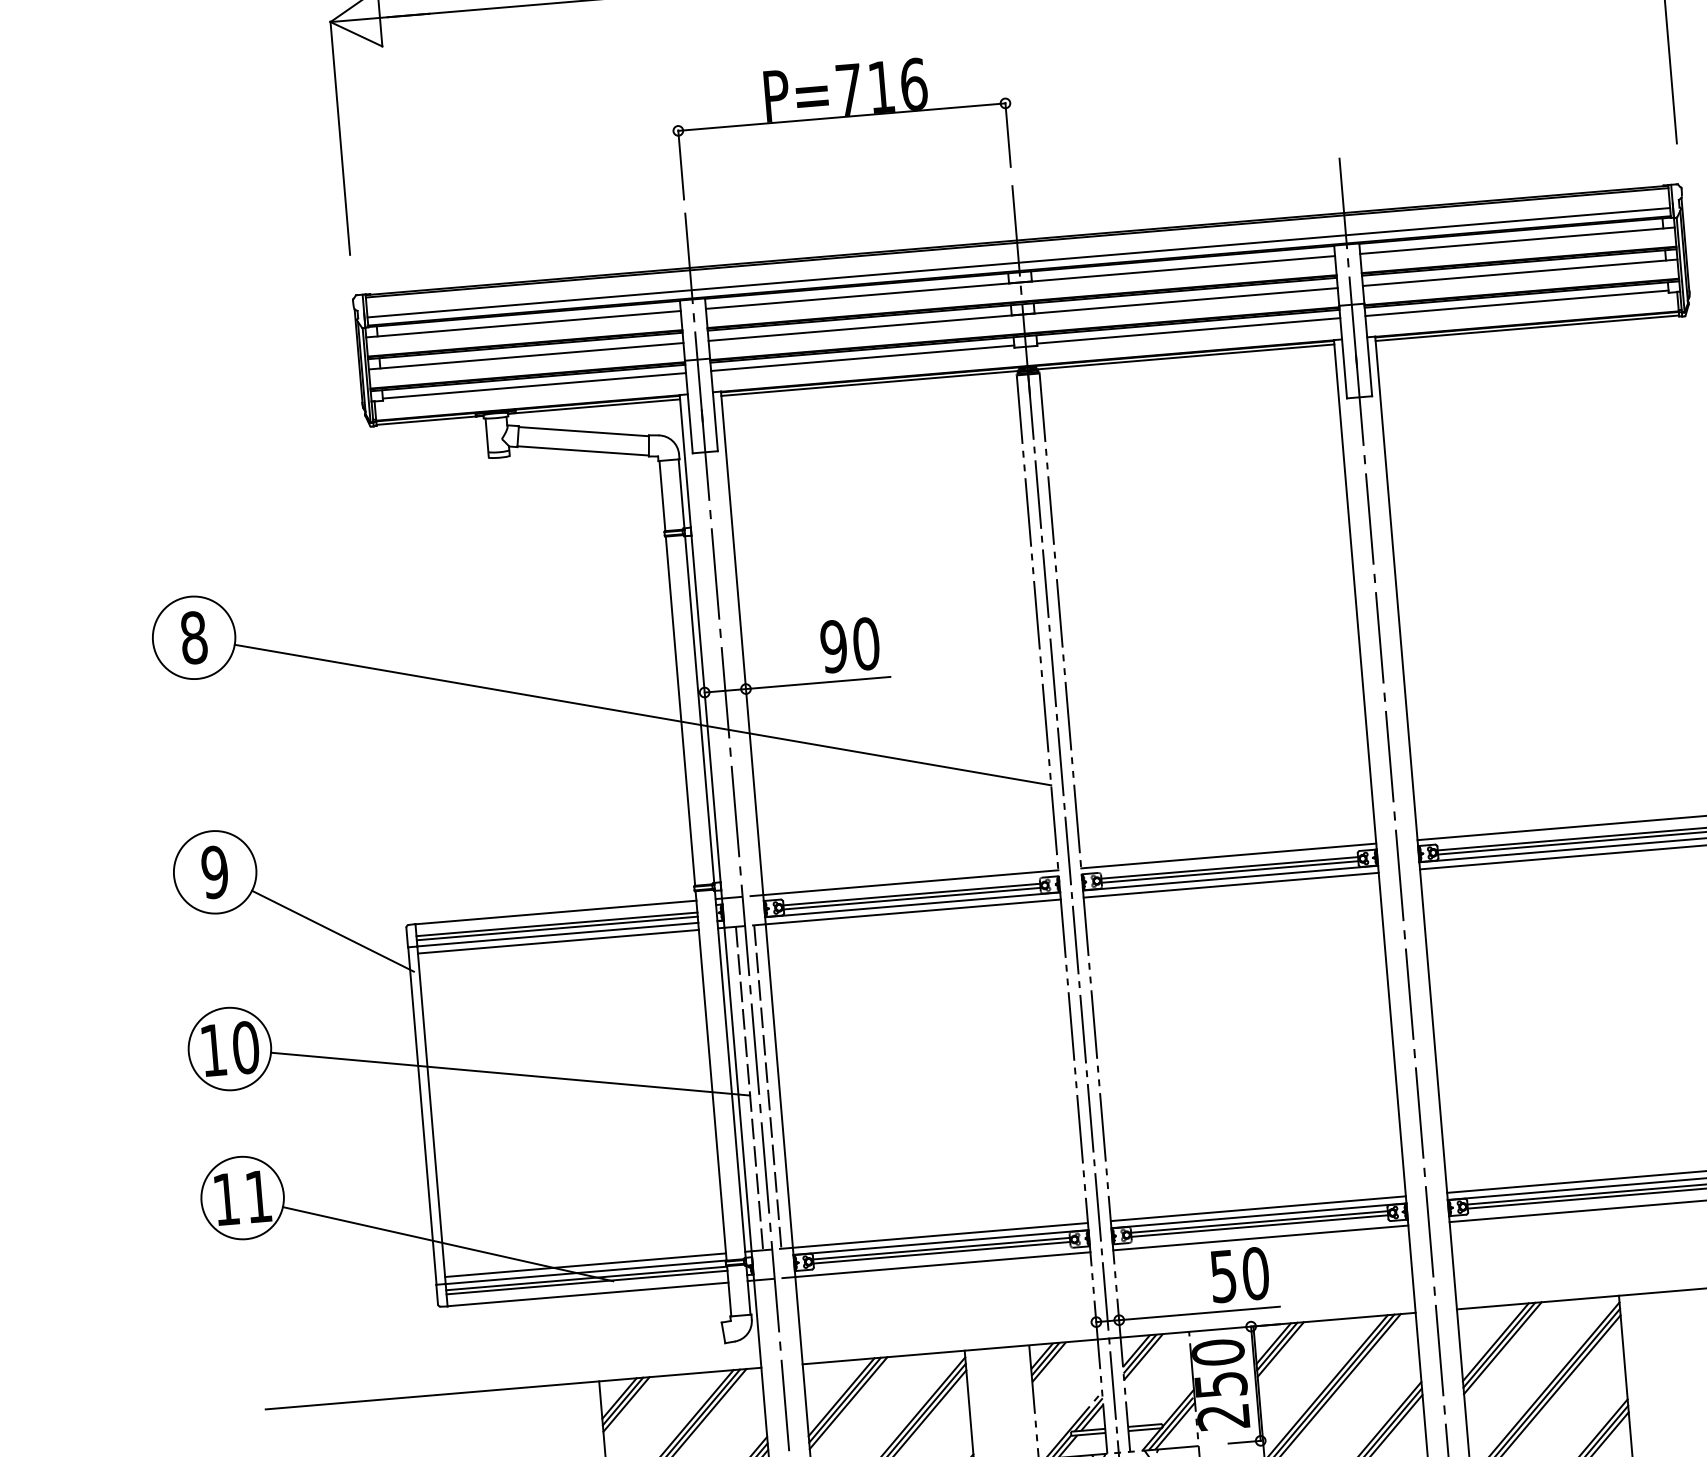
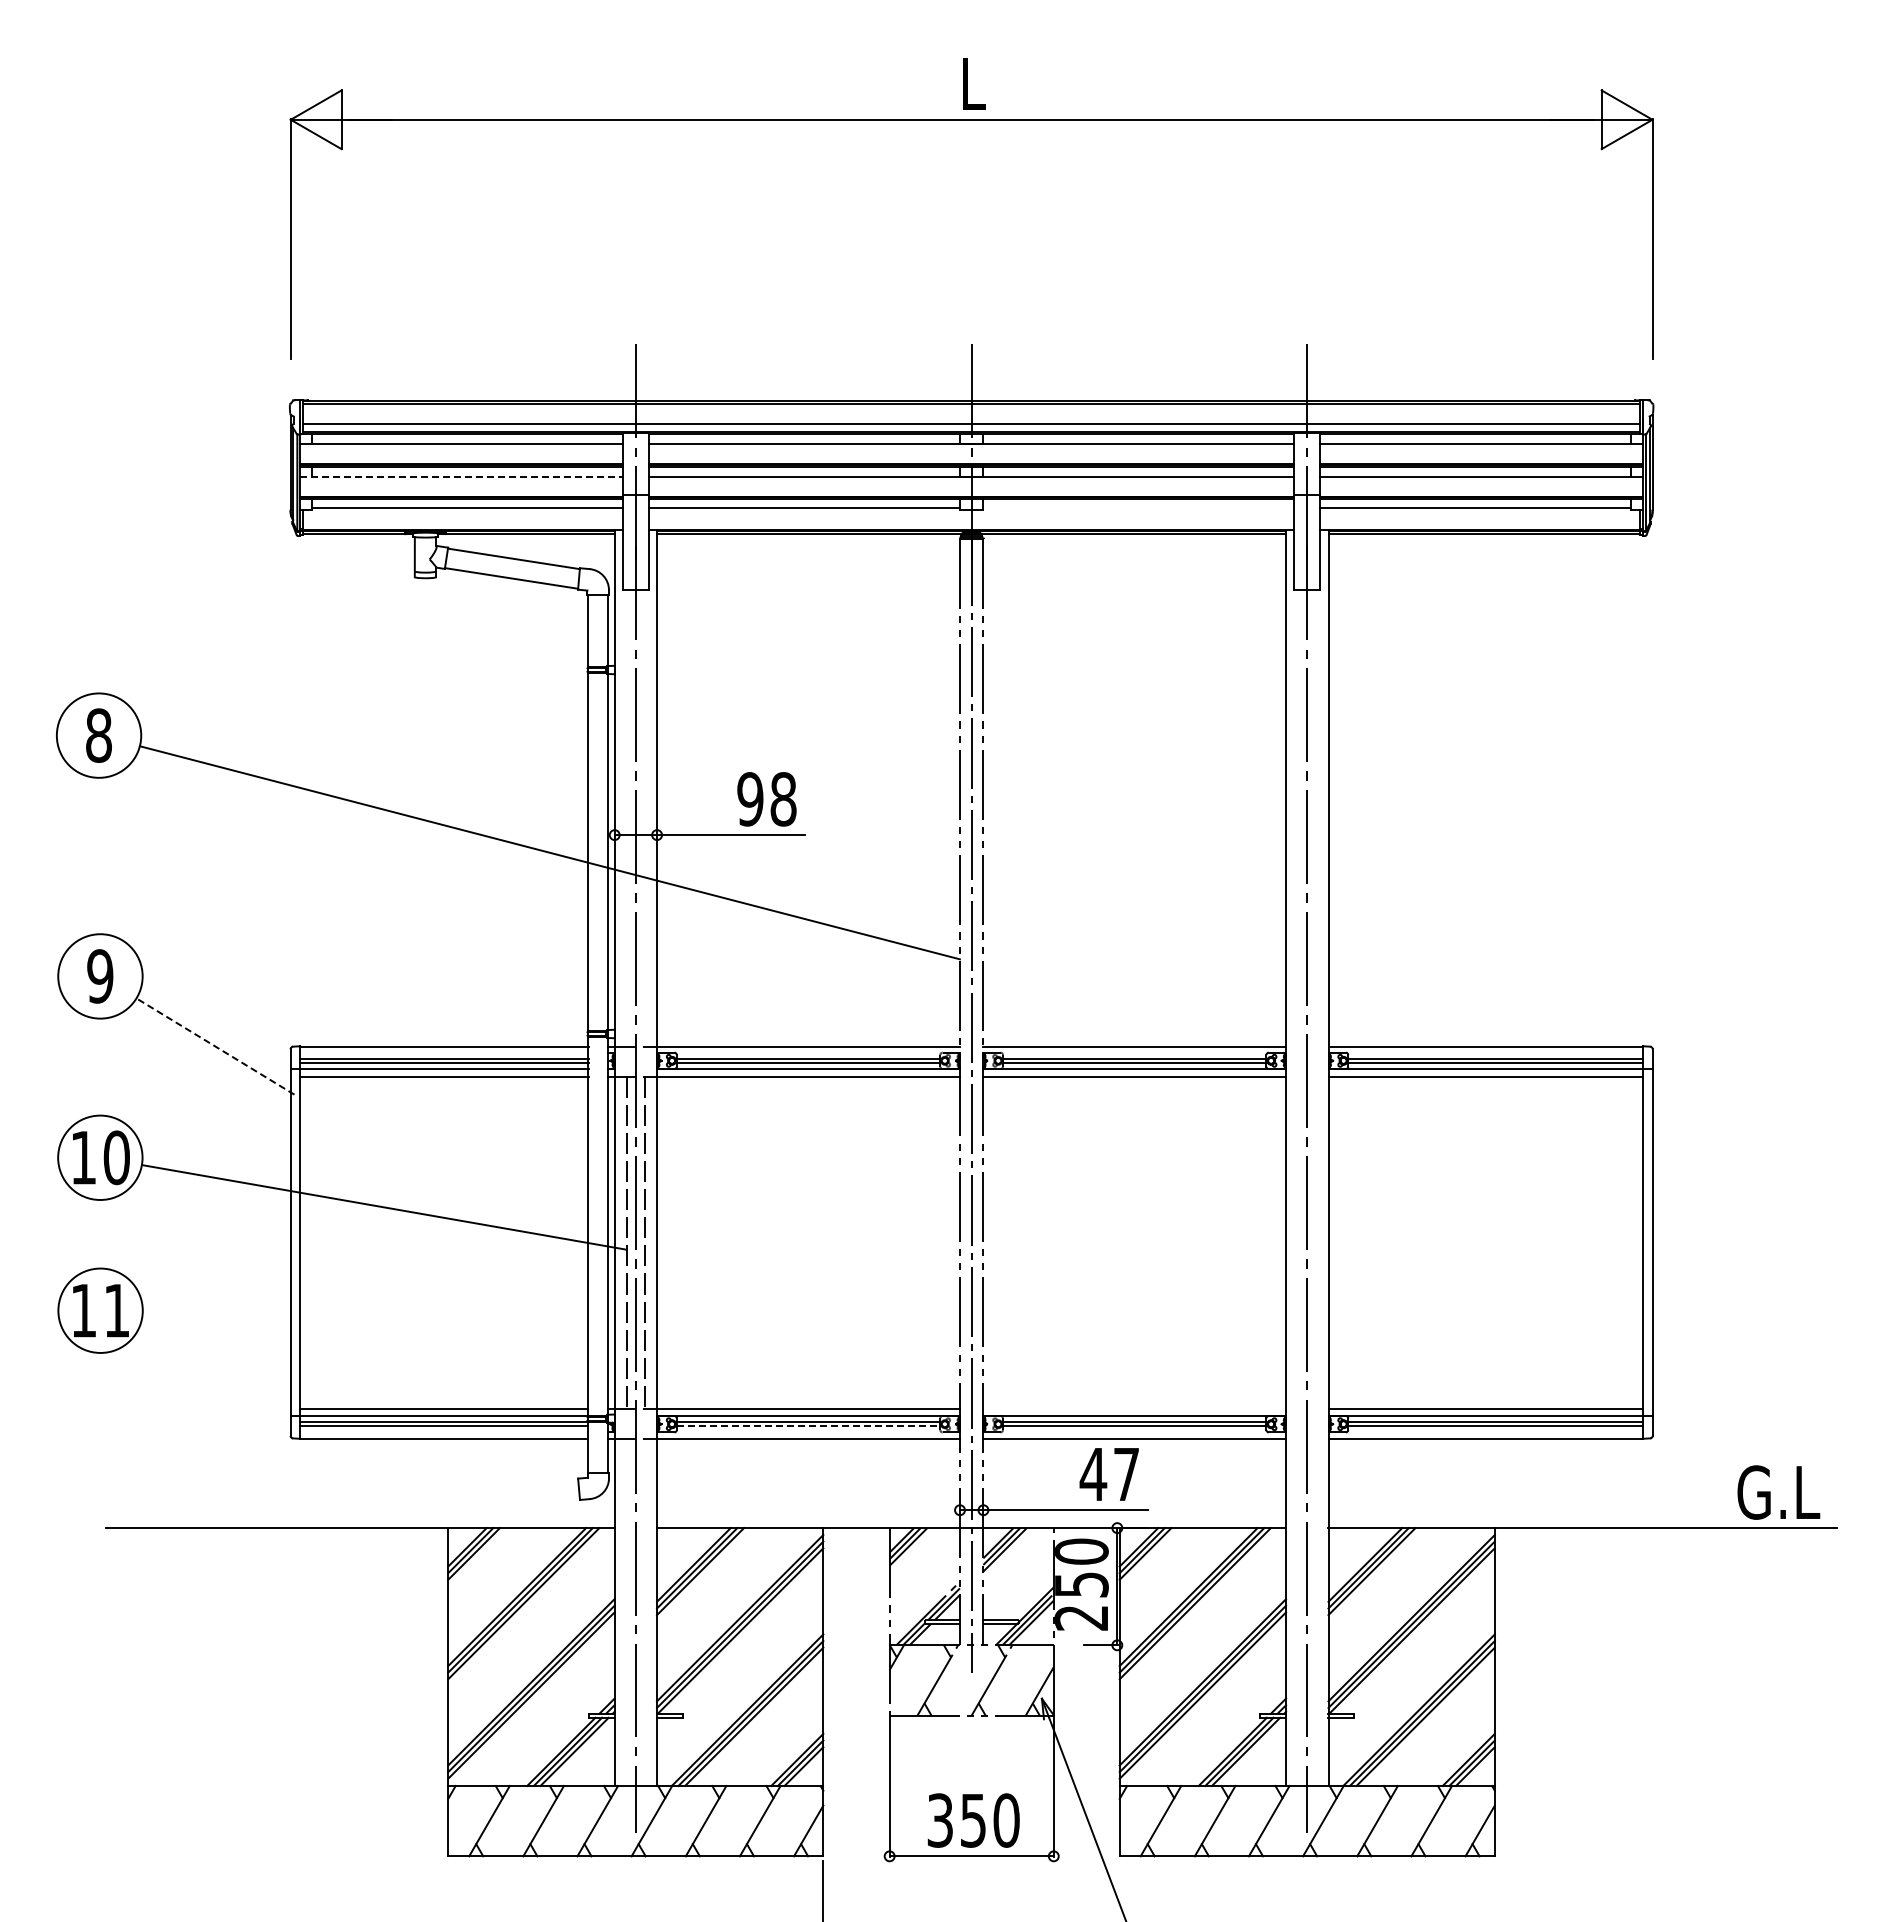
part: (841, 117) -> (803, 260), removed
line: (1188, 330) -> (1138, 507), removed
line: (527, 356) -> (462, 477), solid -> dashed
text: (866, 644) -> (783, 799), 90 -> 98
line: (333, 931) -> (215, 1046), solid -> dashed
line: (1258, 1208) -> (1134, 1408), removed
line: (447, 1244) -> (305, 1375), removed
line: (941, 1252) -> (808, 1426), solid -> dashed
text: (1239, 1275) -> (1109, 1474), 50 -> 47

